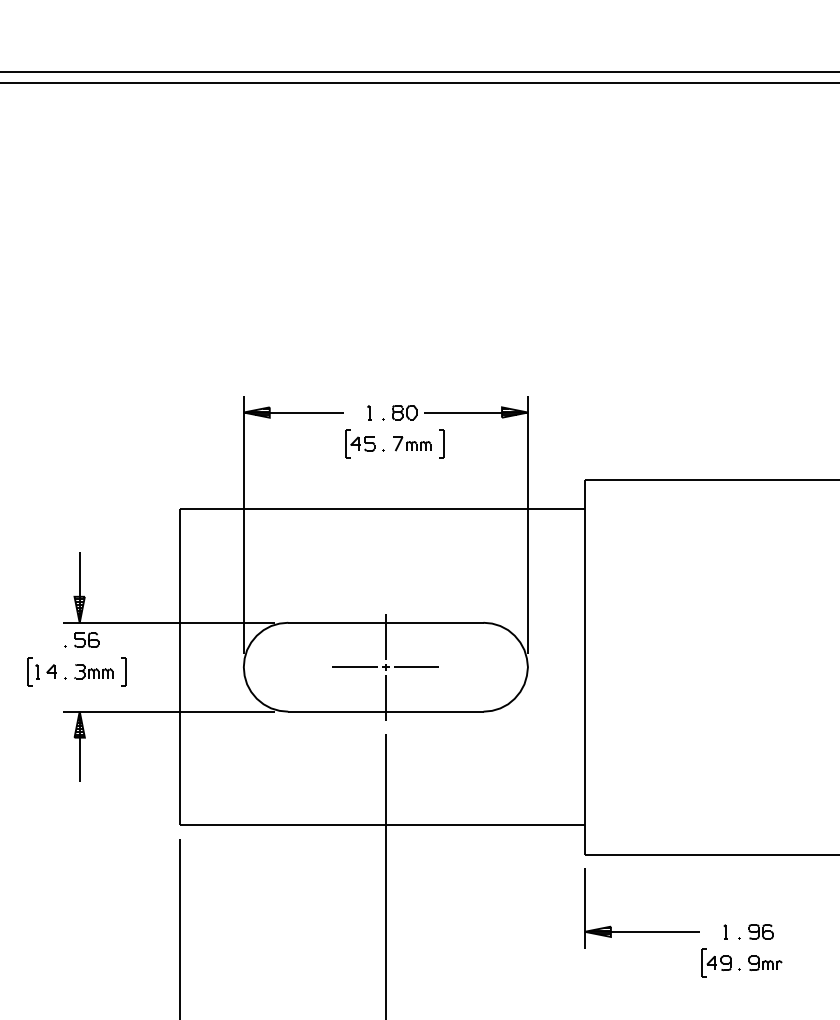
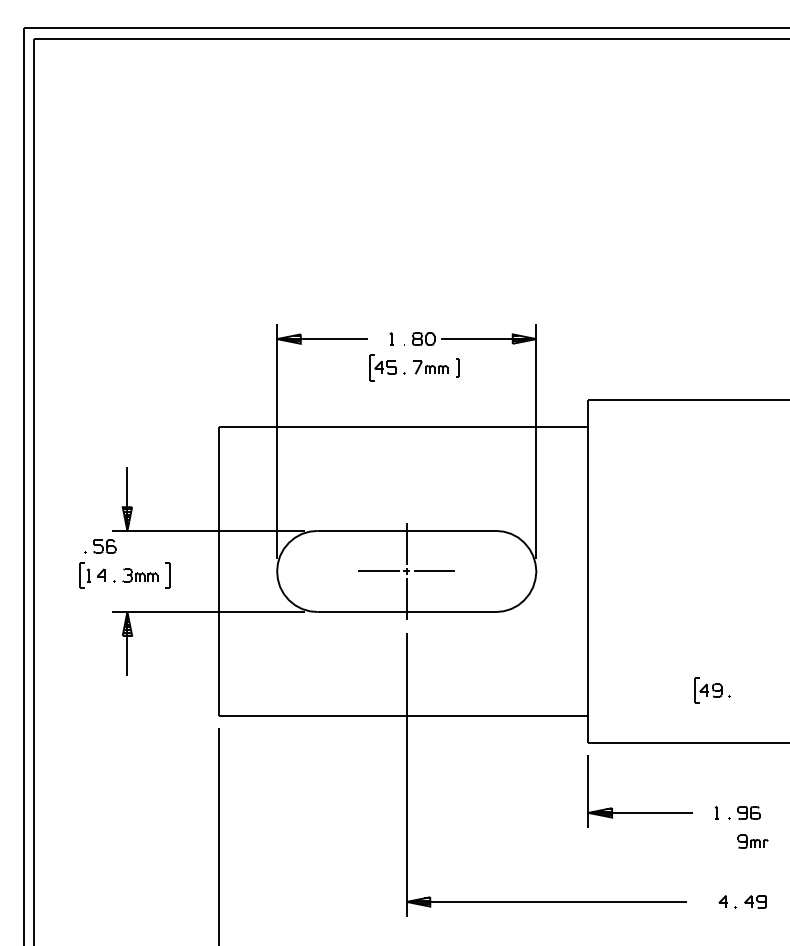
part: (441, 443) -> (457, 367), size x0.7
part: (81, 639) -> (100, 546), moved
part: (720, 963) -> (712, 690), moved

